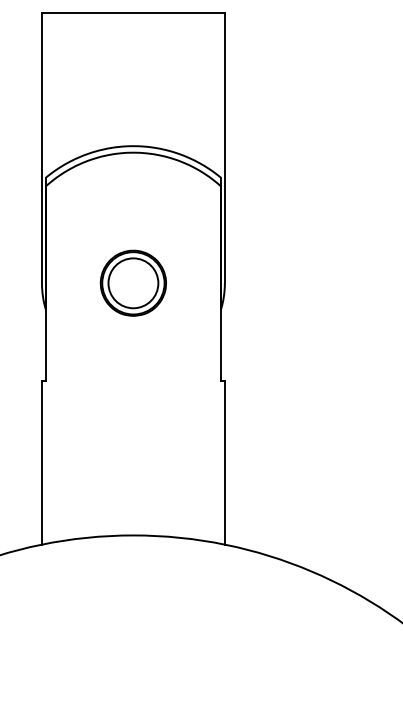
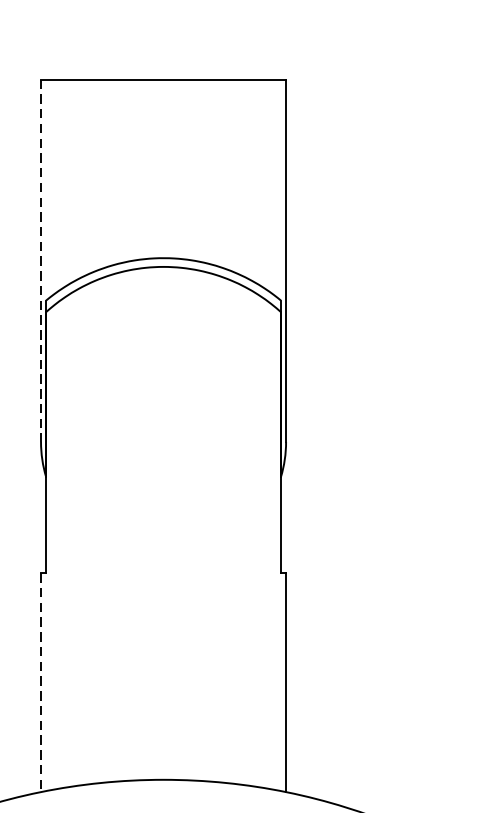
line: (41, 148) -> (40, 261), solid -> dashed
part: (132, 282) -> (162, 440), removed
line: (41, 463) -> (40, 683), solid -> dashed

